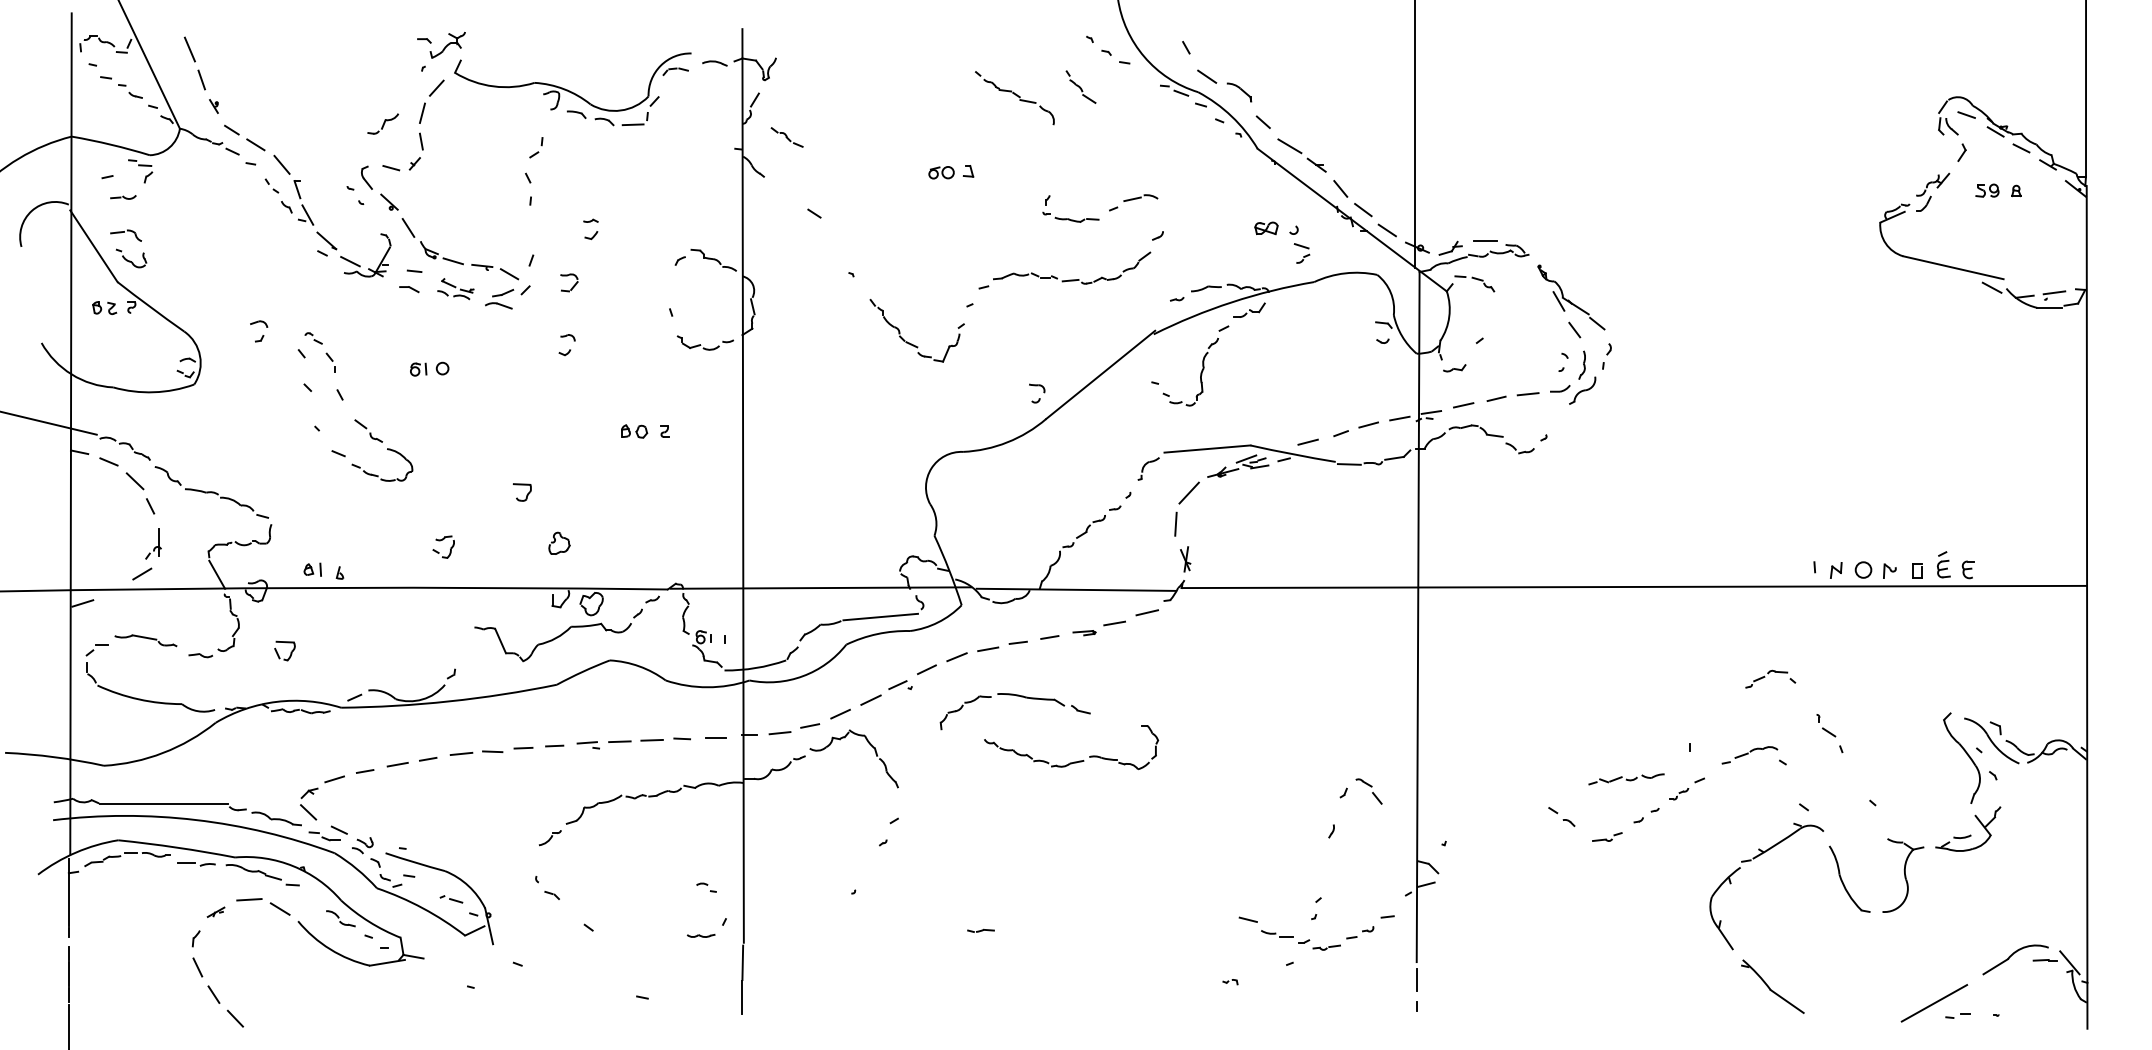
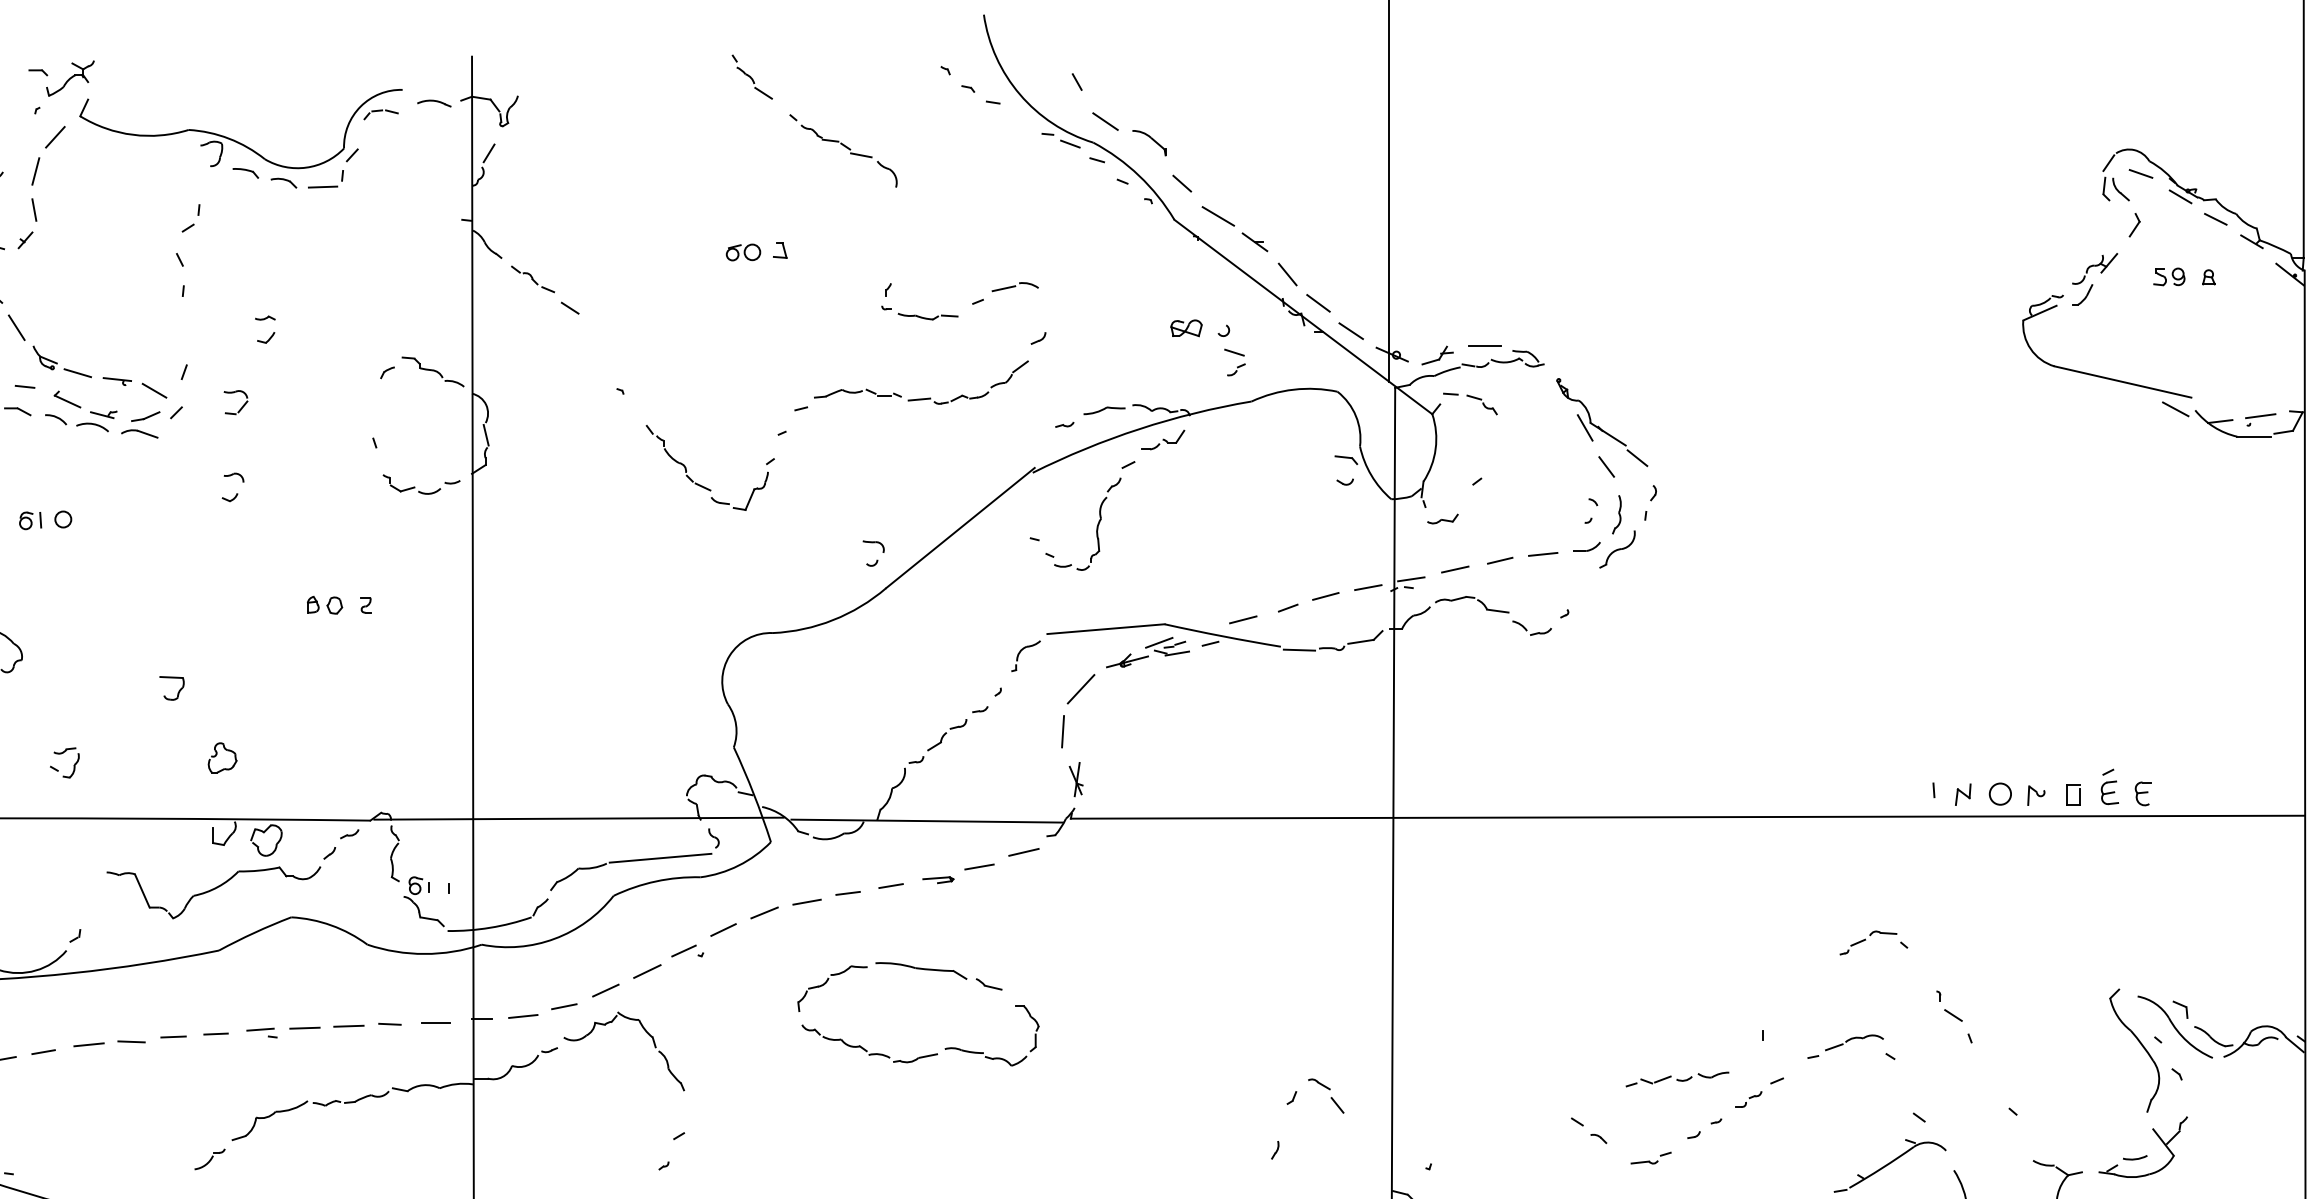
part: (1080, 86) -> (751, 76), moved
part: (786, 137) -> (532, 279), moved
part: (455, 288) -> (80, 410), size x1.43
part: (1016, 696) -> (901, 966), moved

